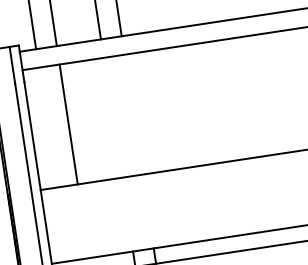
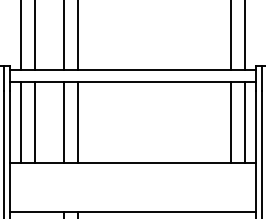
line: (134, 114) -> (78, 122), added
line: (113, 117) -> (64, 122), added
line: (47, 127) -> (20, 122), added

